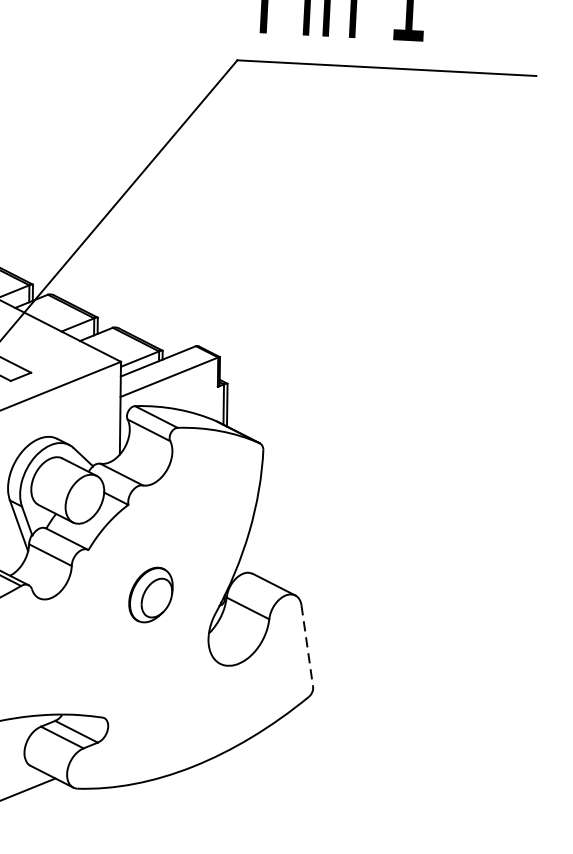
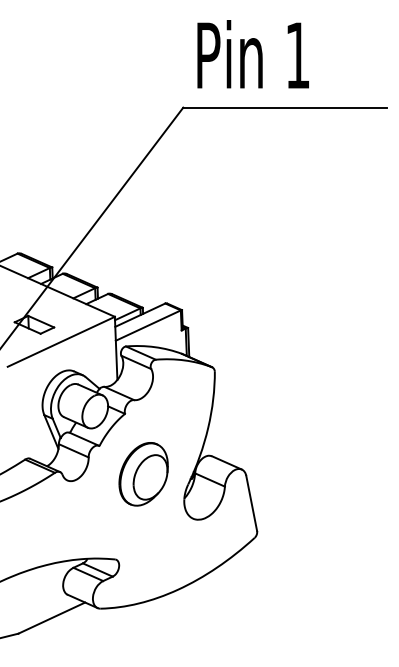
part: (150, 595) -> (143, 474), size x1.67
line: (306, 646) -> (251, 503), dashed -> solid

